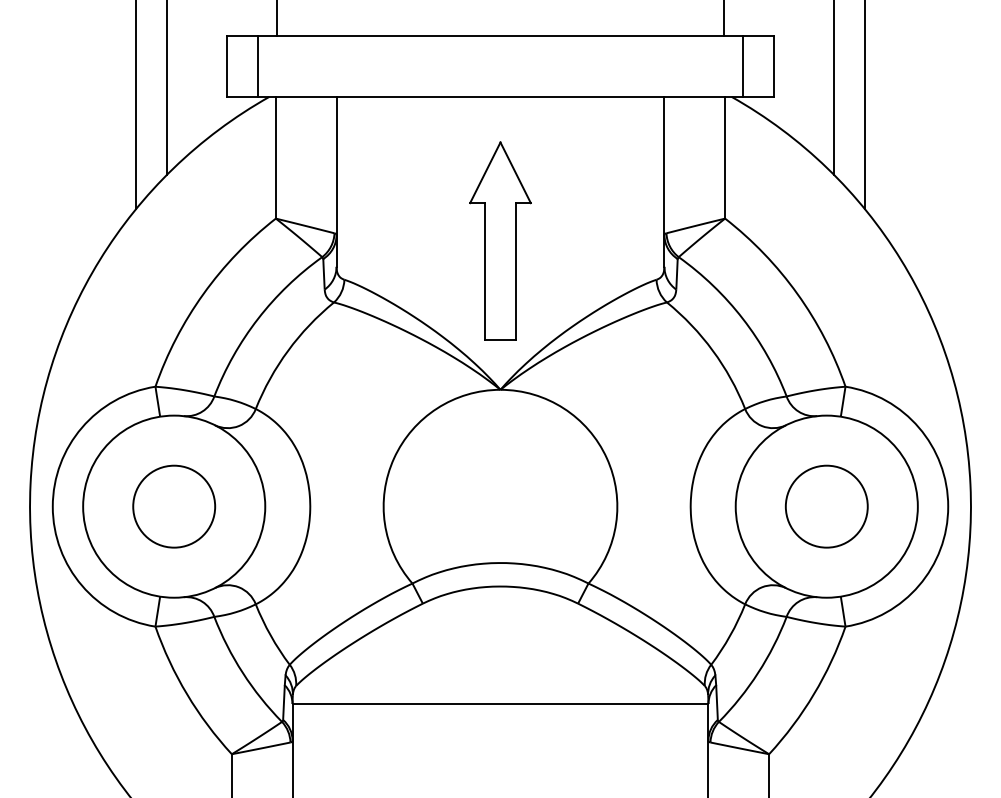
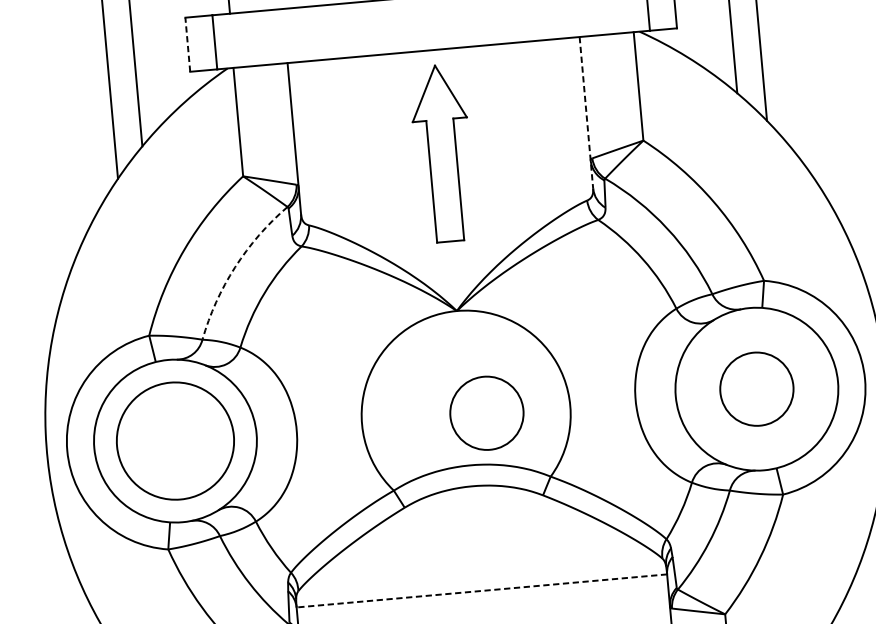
line: (227, 66) -> (187, 44), solid -> dashed
line: (664, 181) -> (586, 112), solid -> dashed
part: (500, 240) -> (442, 153), moved
arc: (258, 318) -> (235, 266), solid -> dashed
circle: (174, 506) -> (175, 440), size x1.6
circle: (523, 506) -> (486, 413), added
line: (500, 703) -> (481, 590), solid -> dashed

